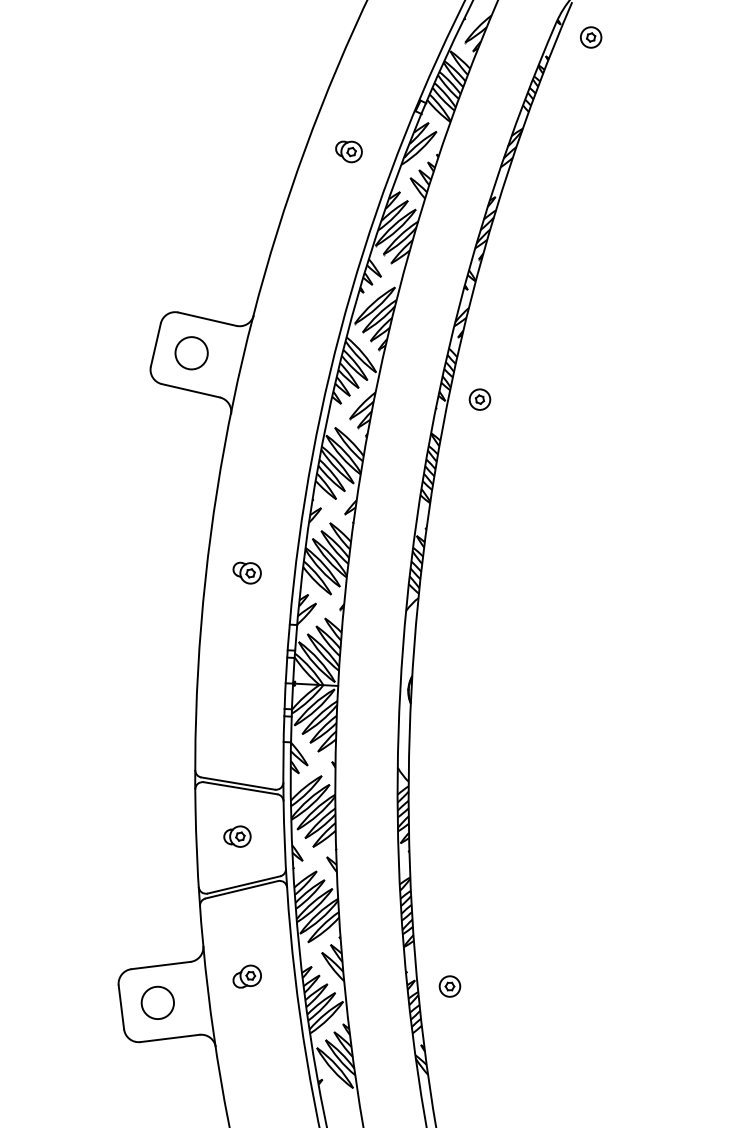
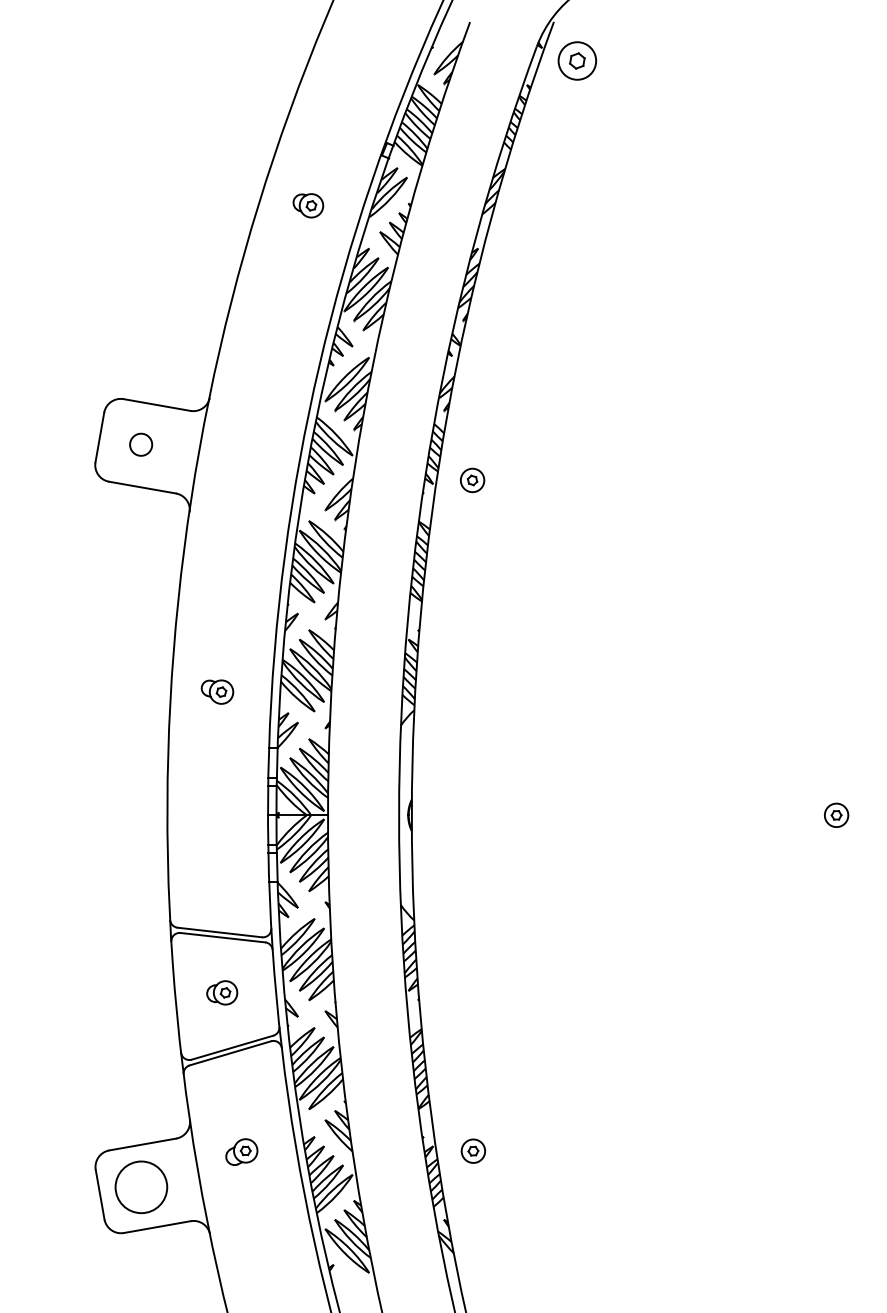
part: (591, 37) -> (577, 60), size x1.6
circle: (191, 352) -> (140, 444), size x0.6
circle: (157, 1002) -> (140, 1186), size x1.4

